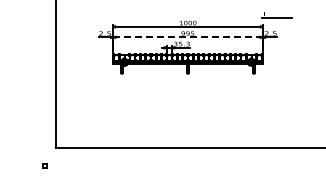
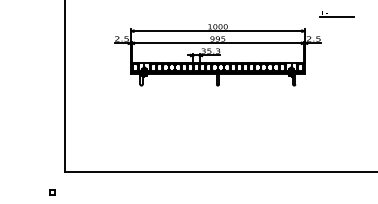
part: (276, 15) -> (336, 14), moved
line: (187, 37) -> (217, 43), dashed -> solid

